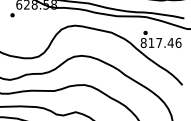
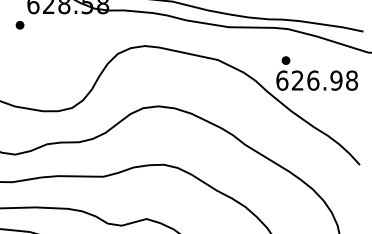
text: (160, 42) -> (315, 79), 817.46 -> 626.98

